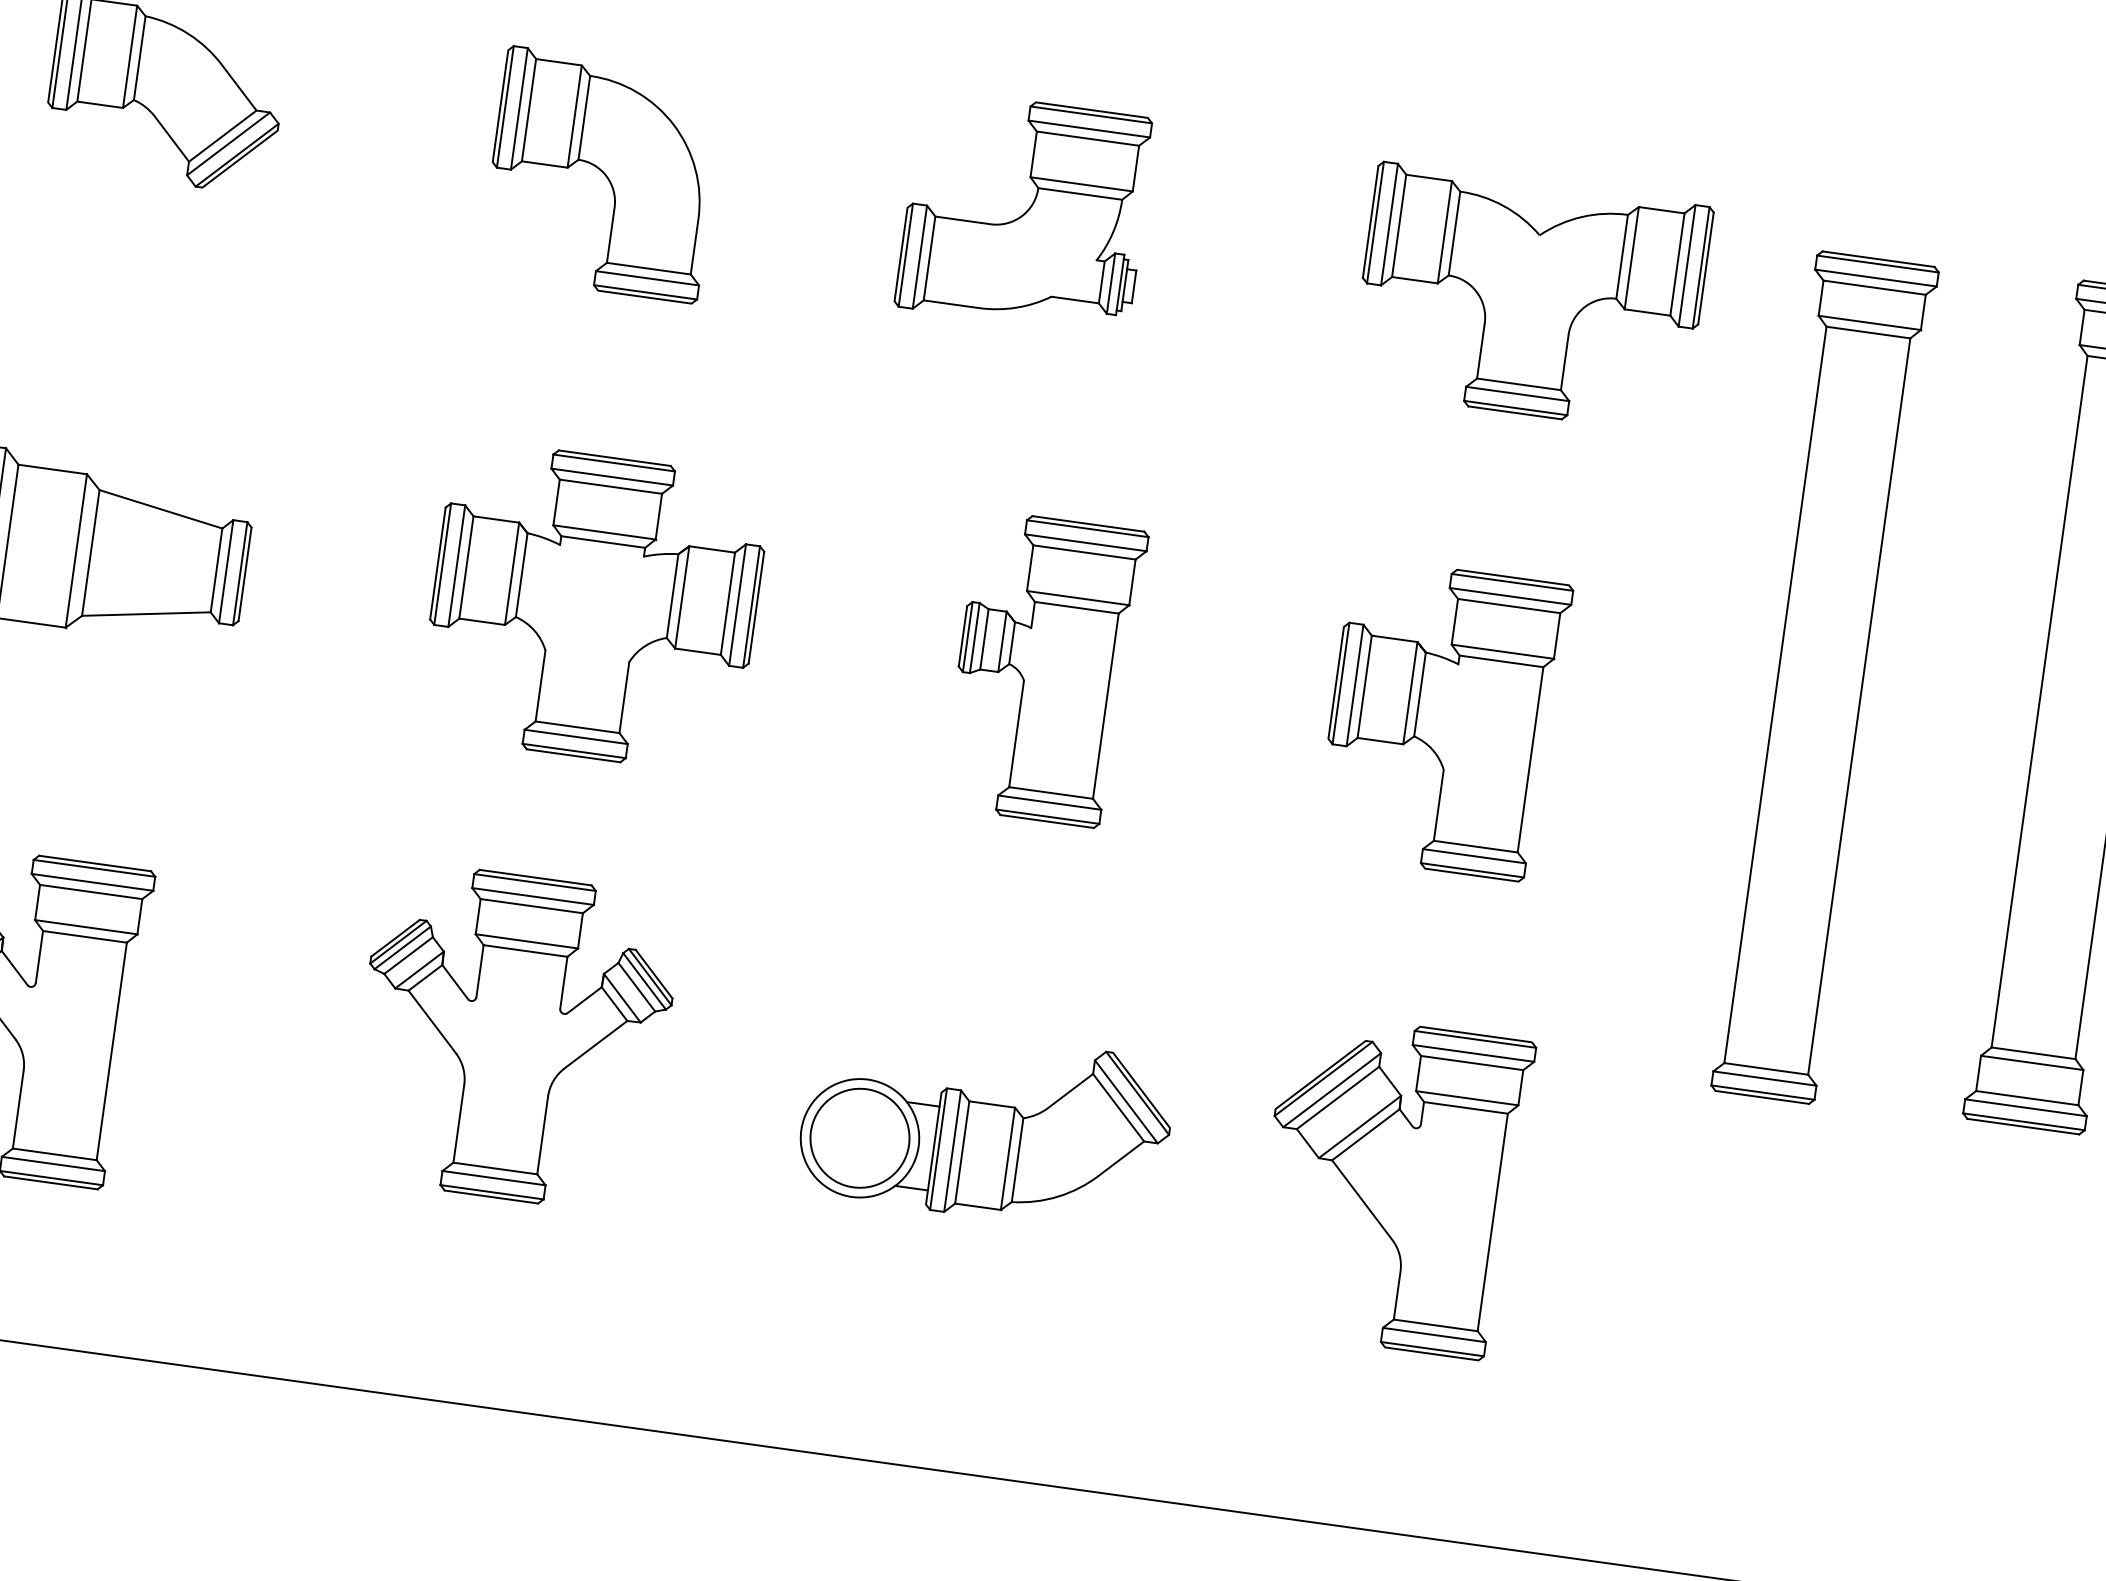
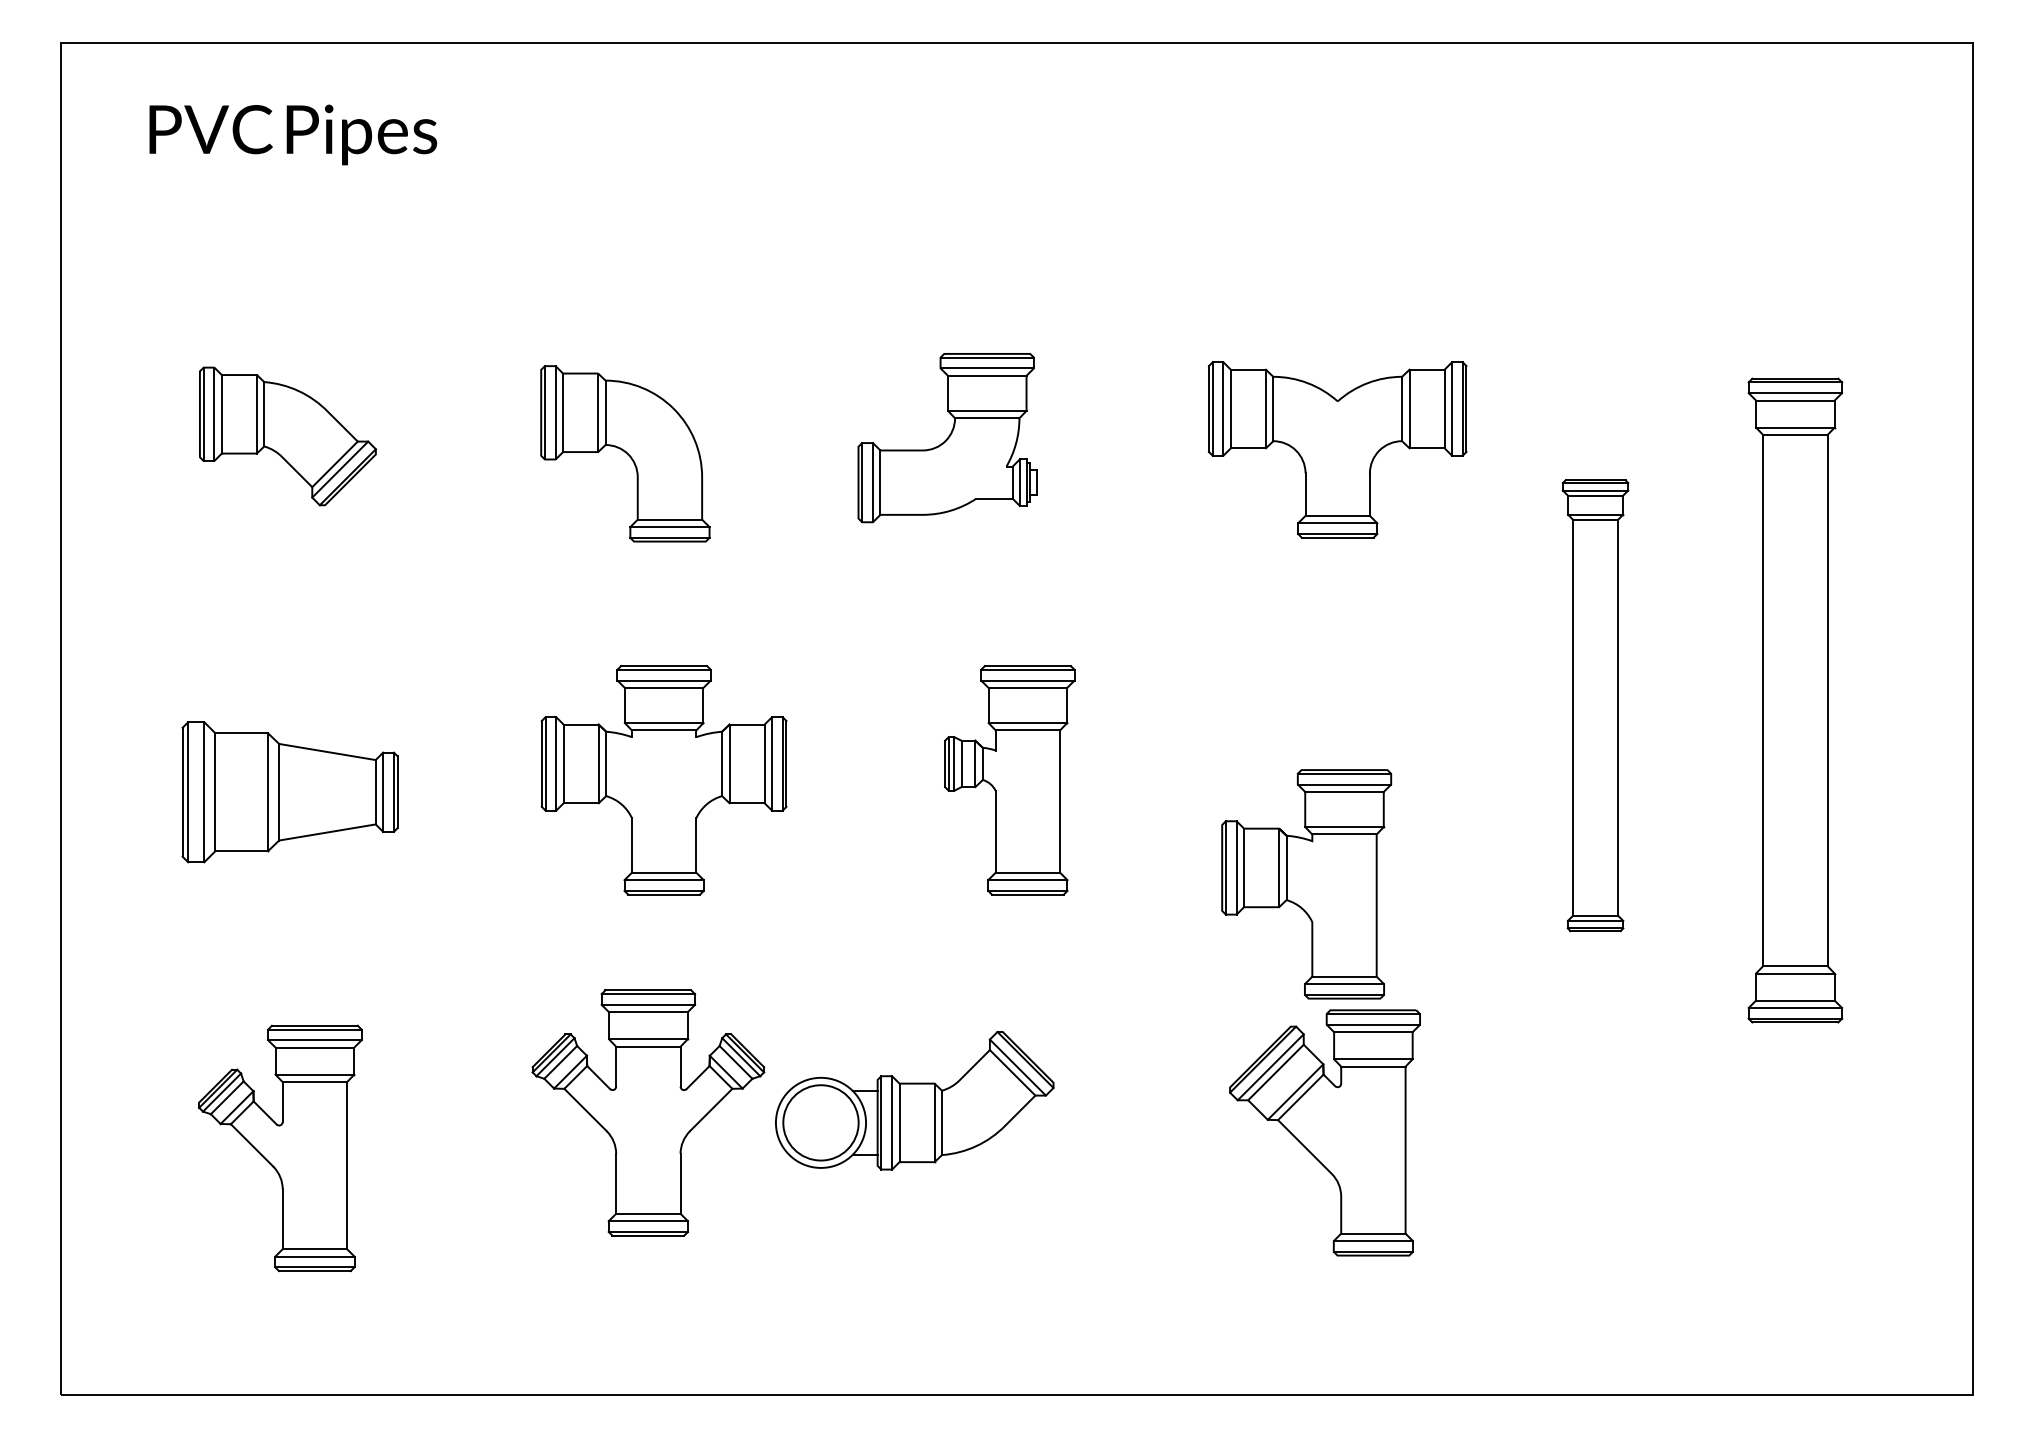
part: (1820, 677) -> (1595, 705), size x0.7
part: (1442, 719) -> (1306, 884), moved
part: (985, 1126) -> (914, 1100), moved

